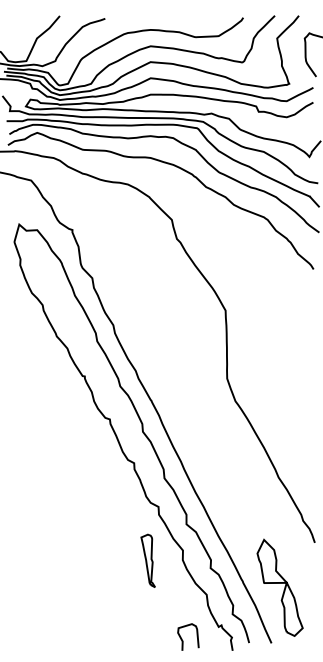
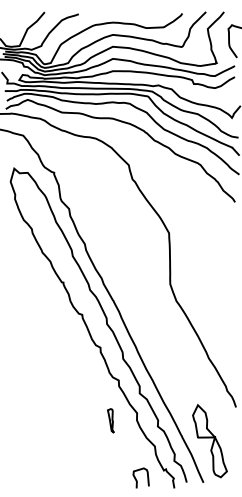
part: (147, 560) -> (110, 420), size x0.6

